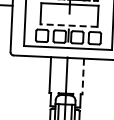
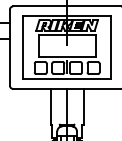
line: (69, 25) -> (67, 56), dashed -> solid
line: (83, 76) -> (83, 106), dashed -> solid

